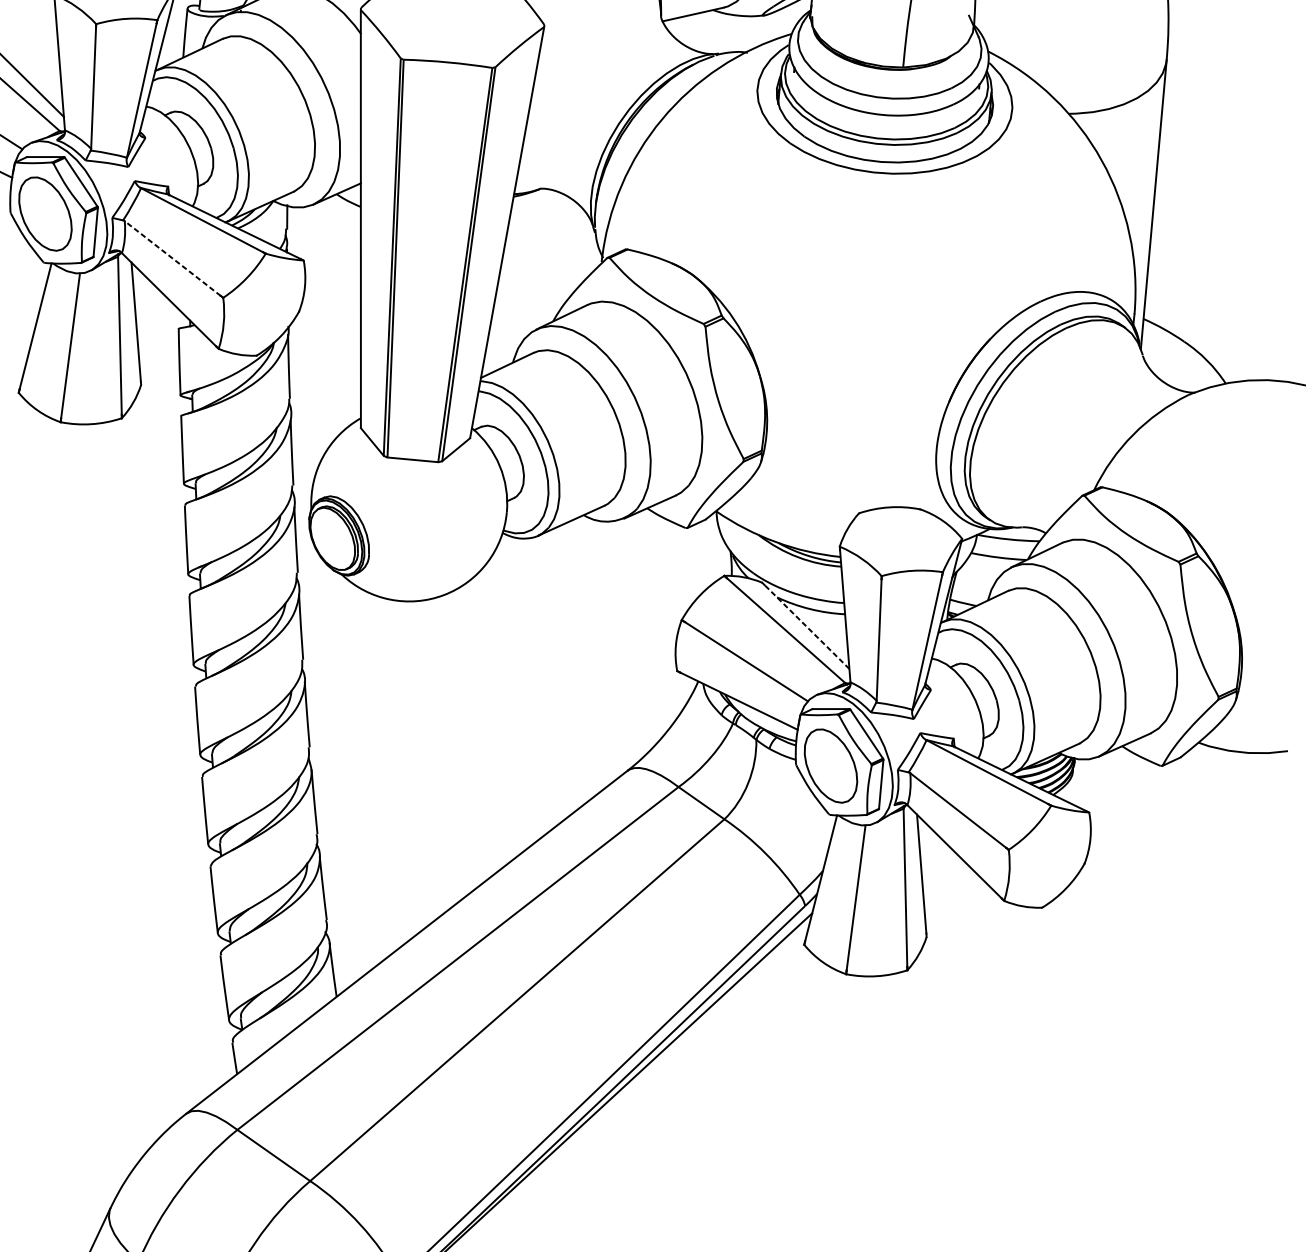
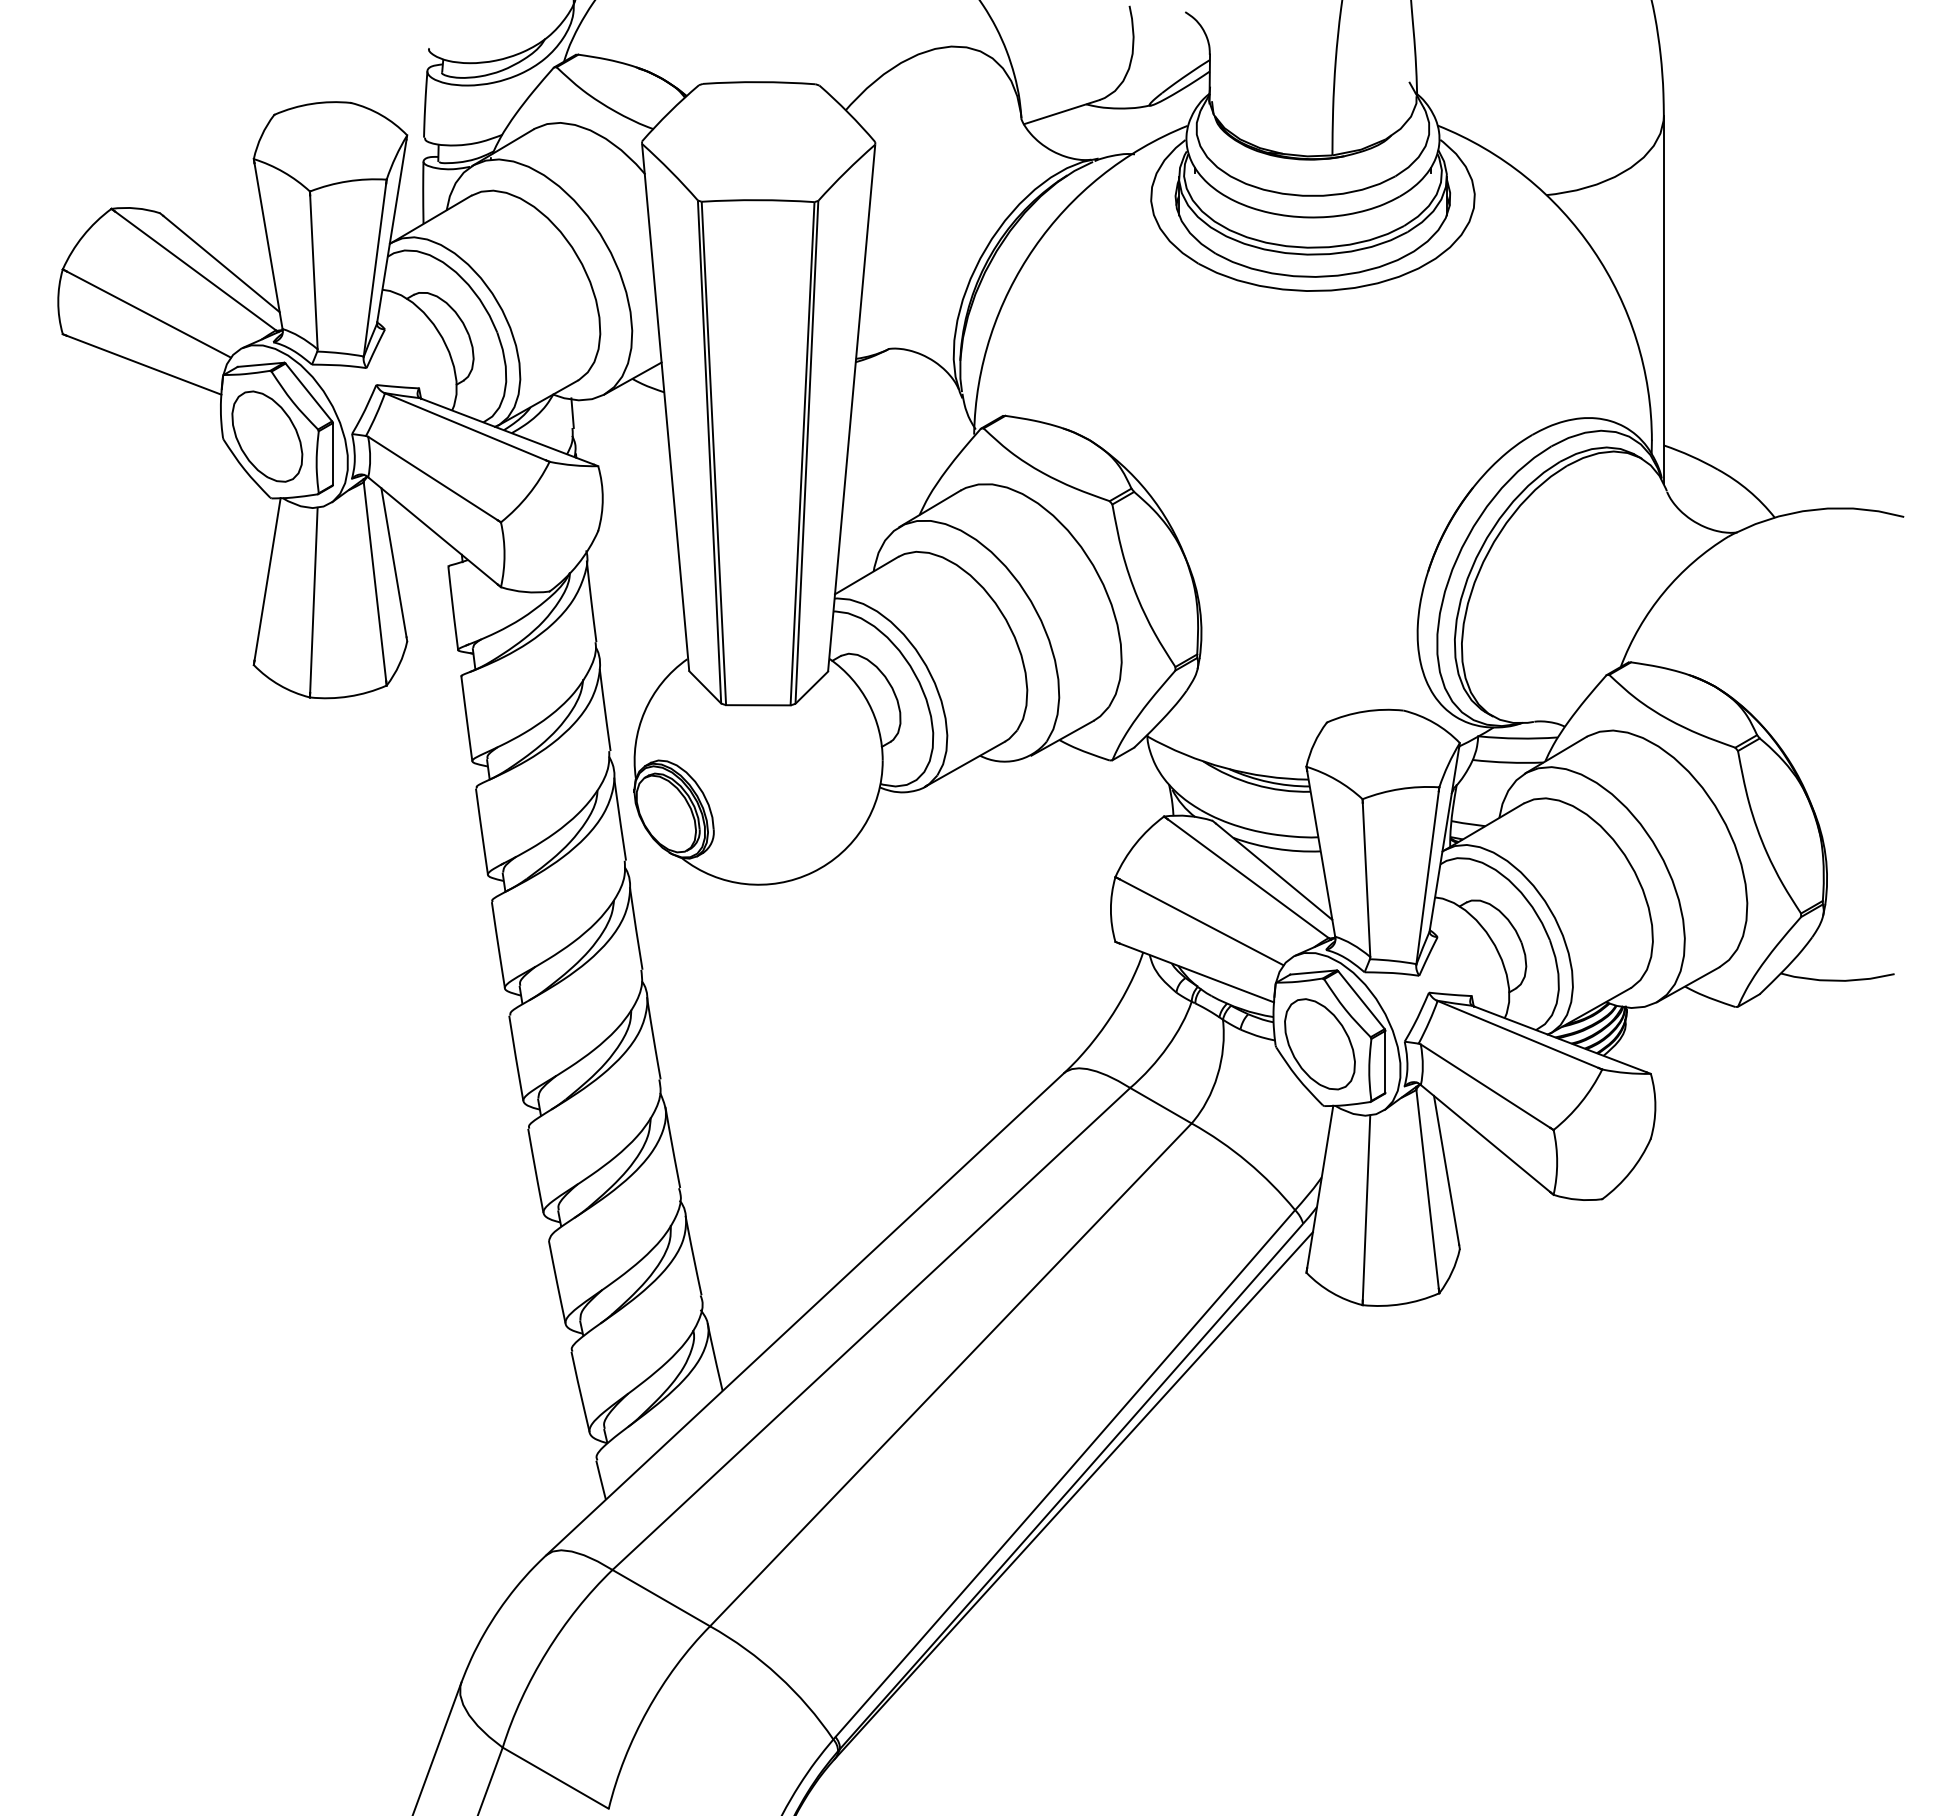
line: (172, 258) -> (432, 478), dashed -> solid
line: (807, 626) -> (1274, 871), dashed -> solid

